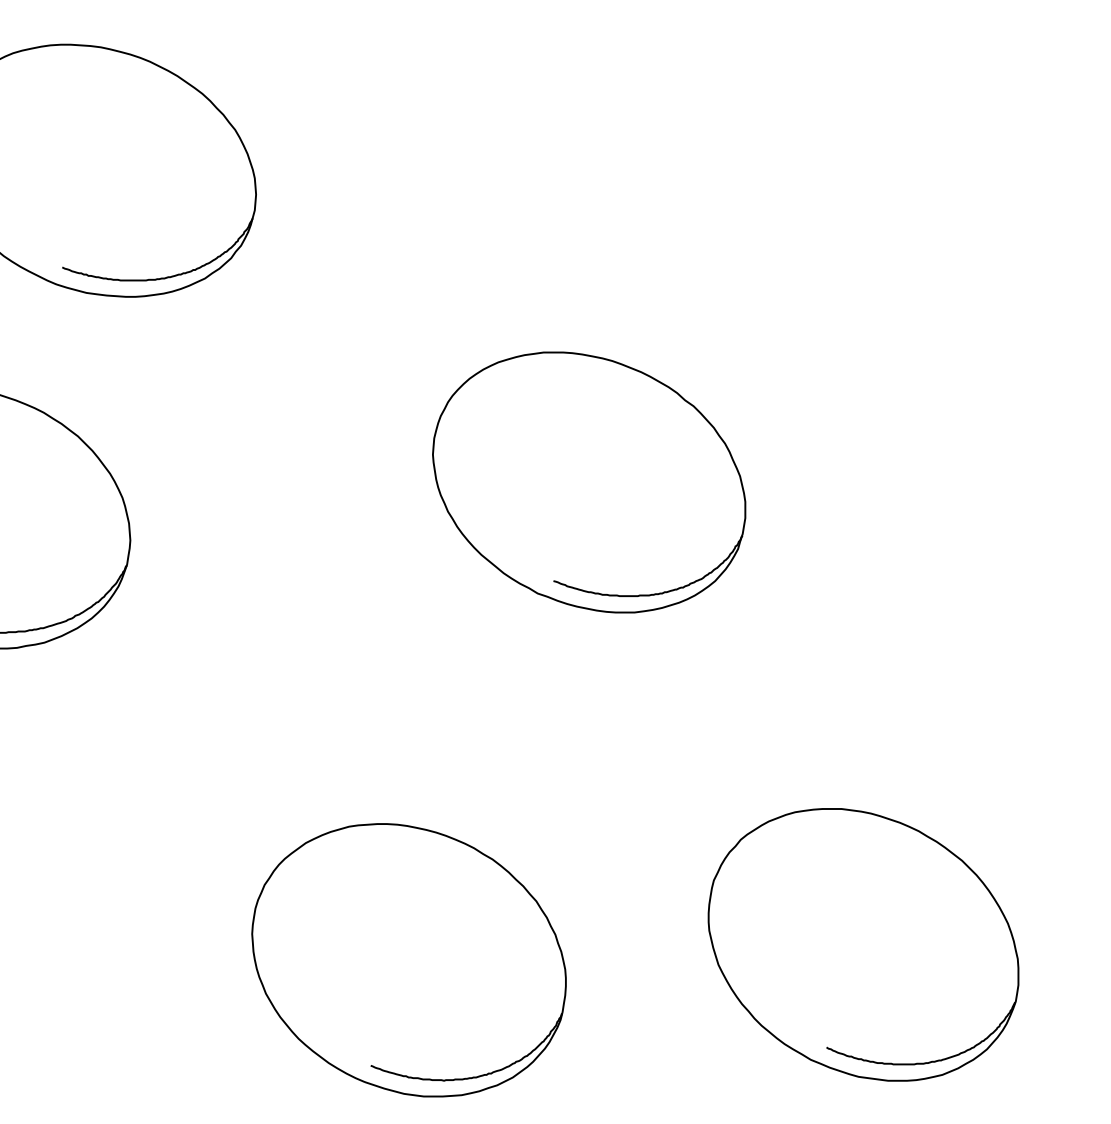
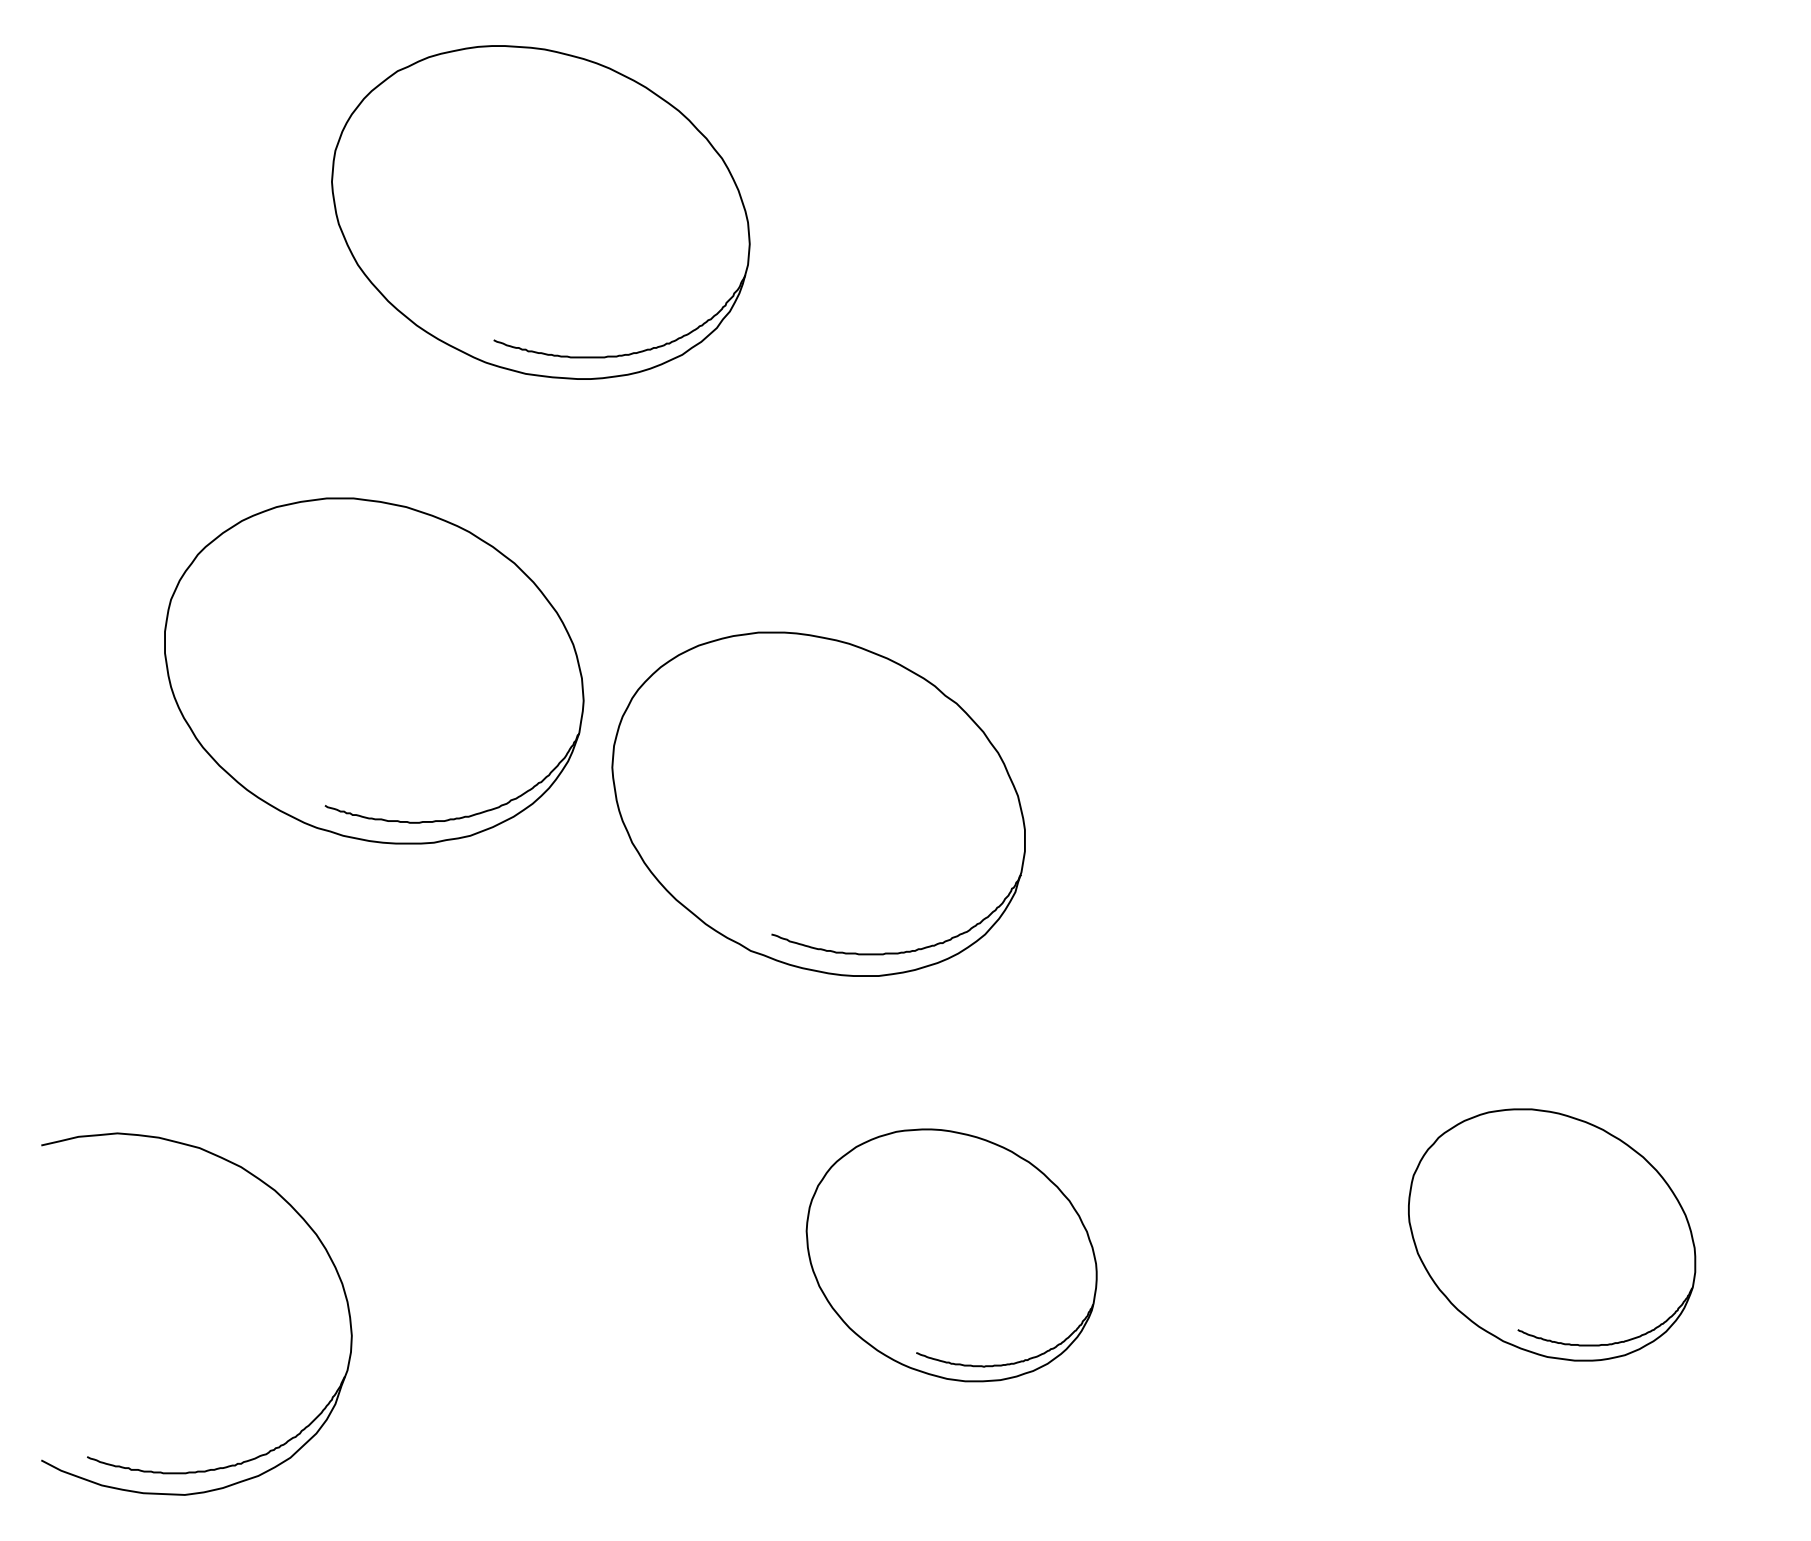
part: (589, 481) -> (818, 803), moved
part: (863, 944) -> (1551, 1234), size x0.7
part: (408, 960) -> (951, 1255), size x0.7

